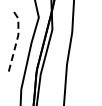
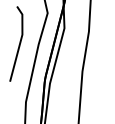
line: (16, 41) -> (20, 42), dashed -> solid

